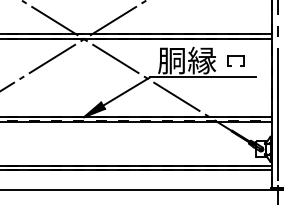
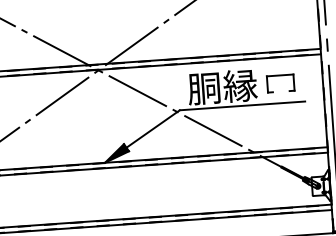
part: (235, 60) -> (279, 83), size x1.43

